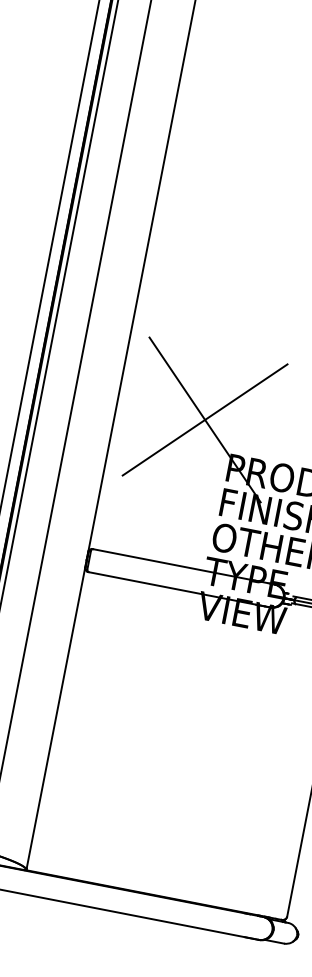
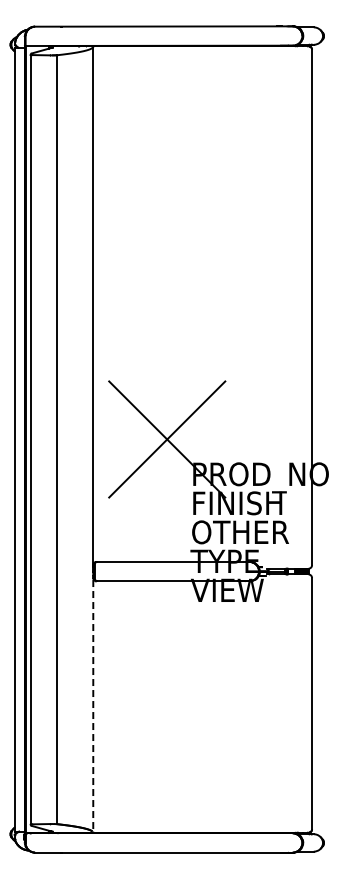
line: (57, 713) -> (93, 700), solid -> dashed

